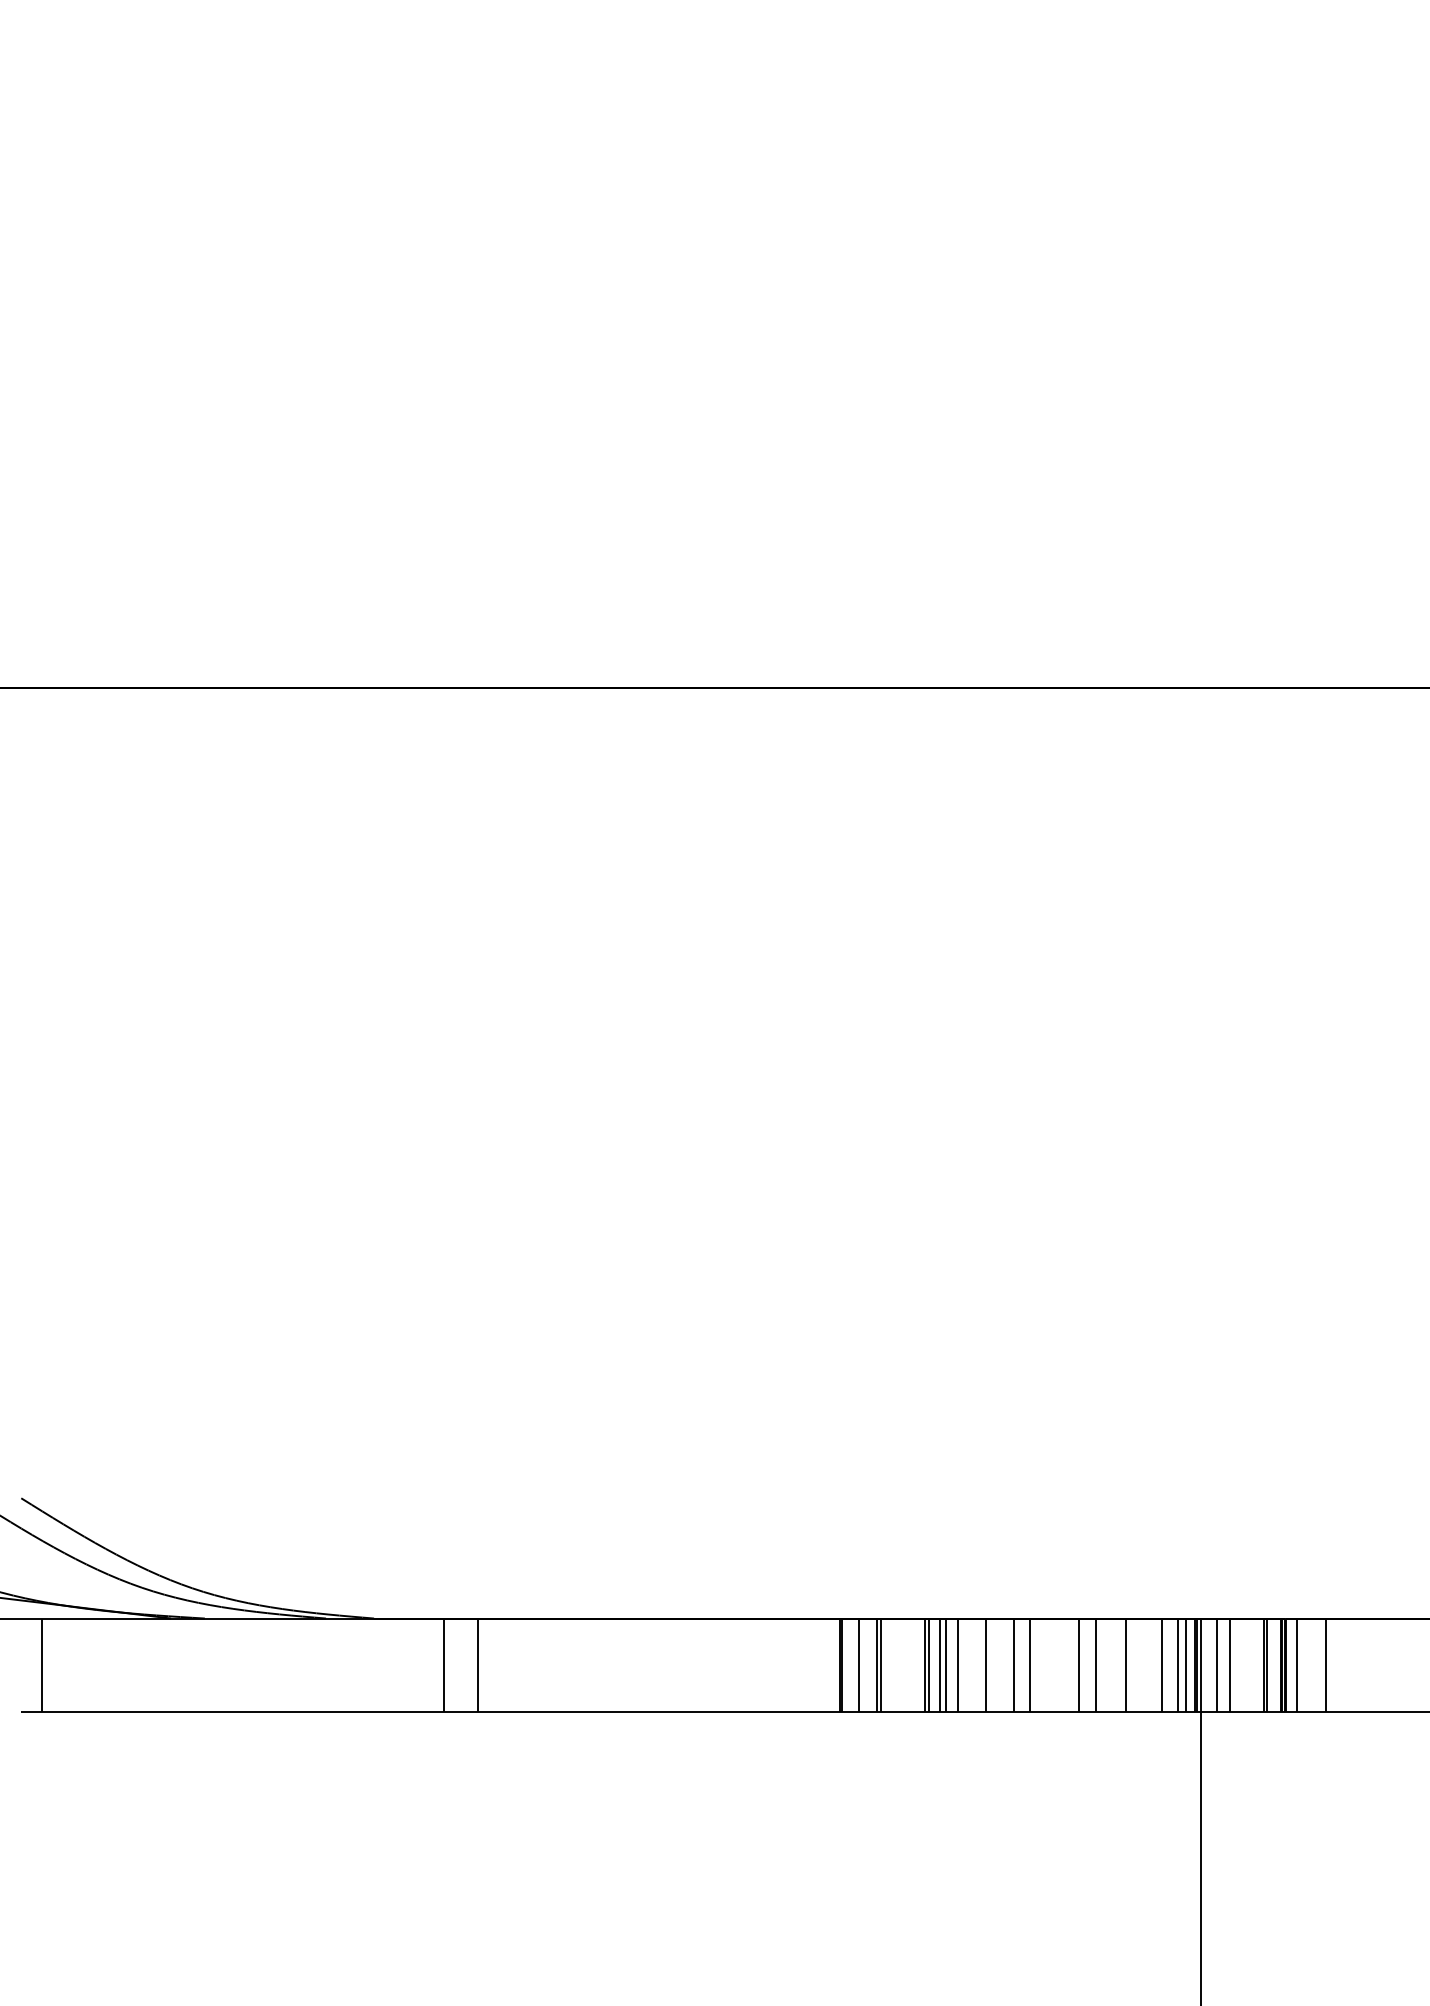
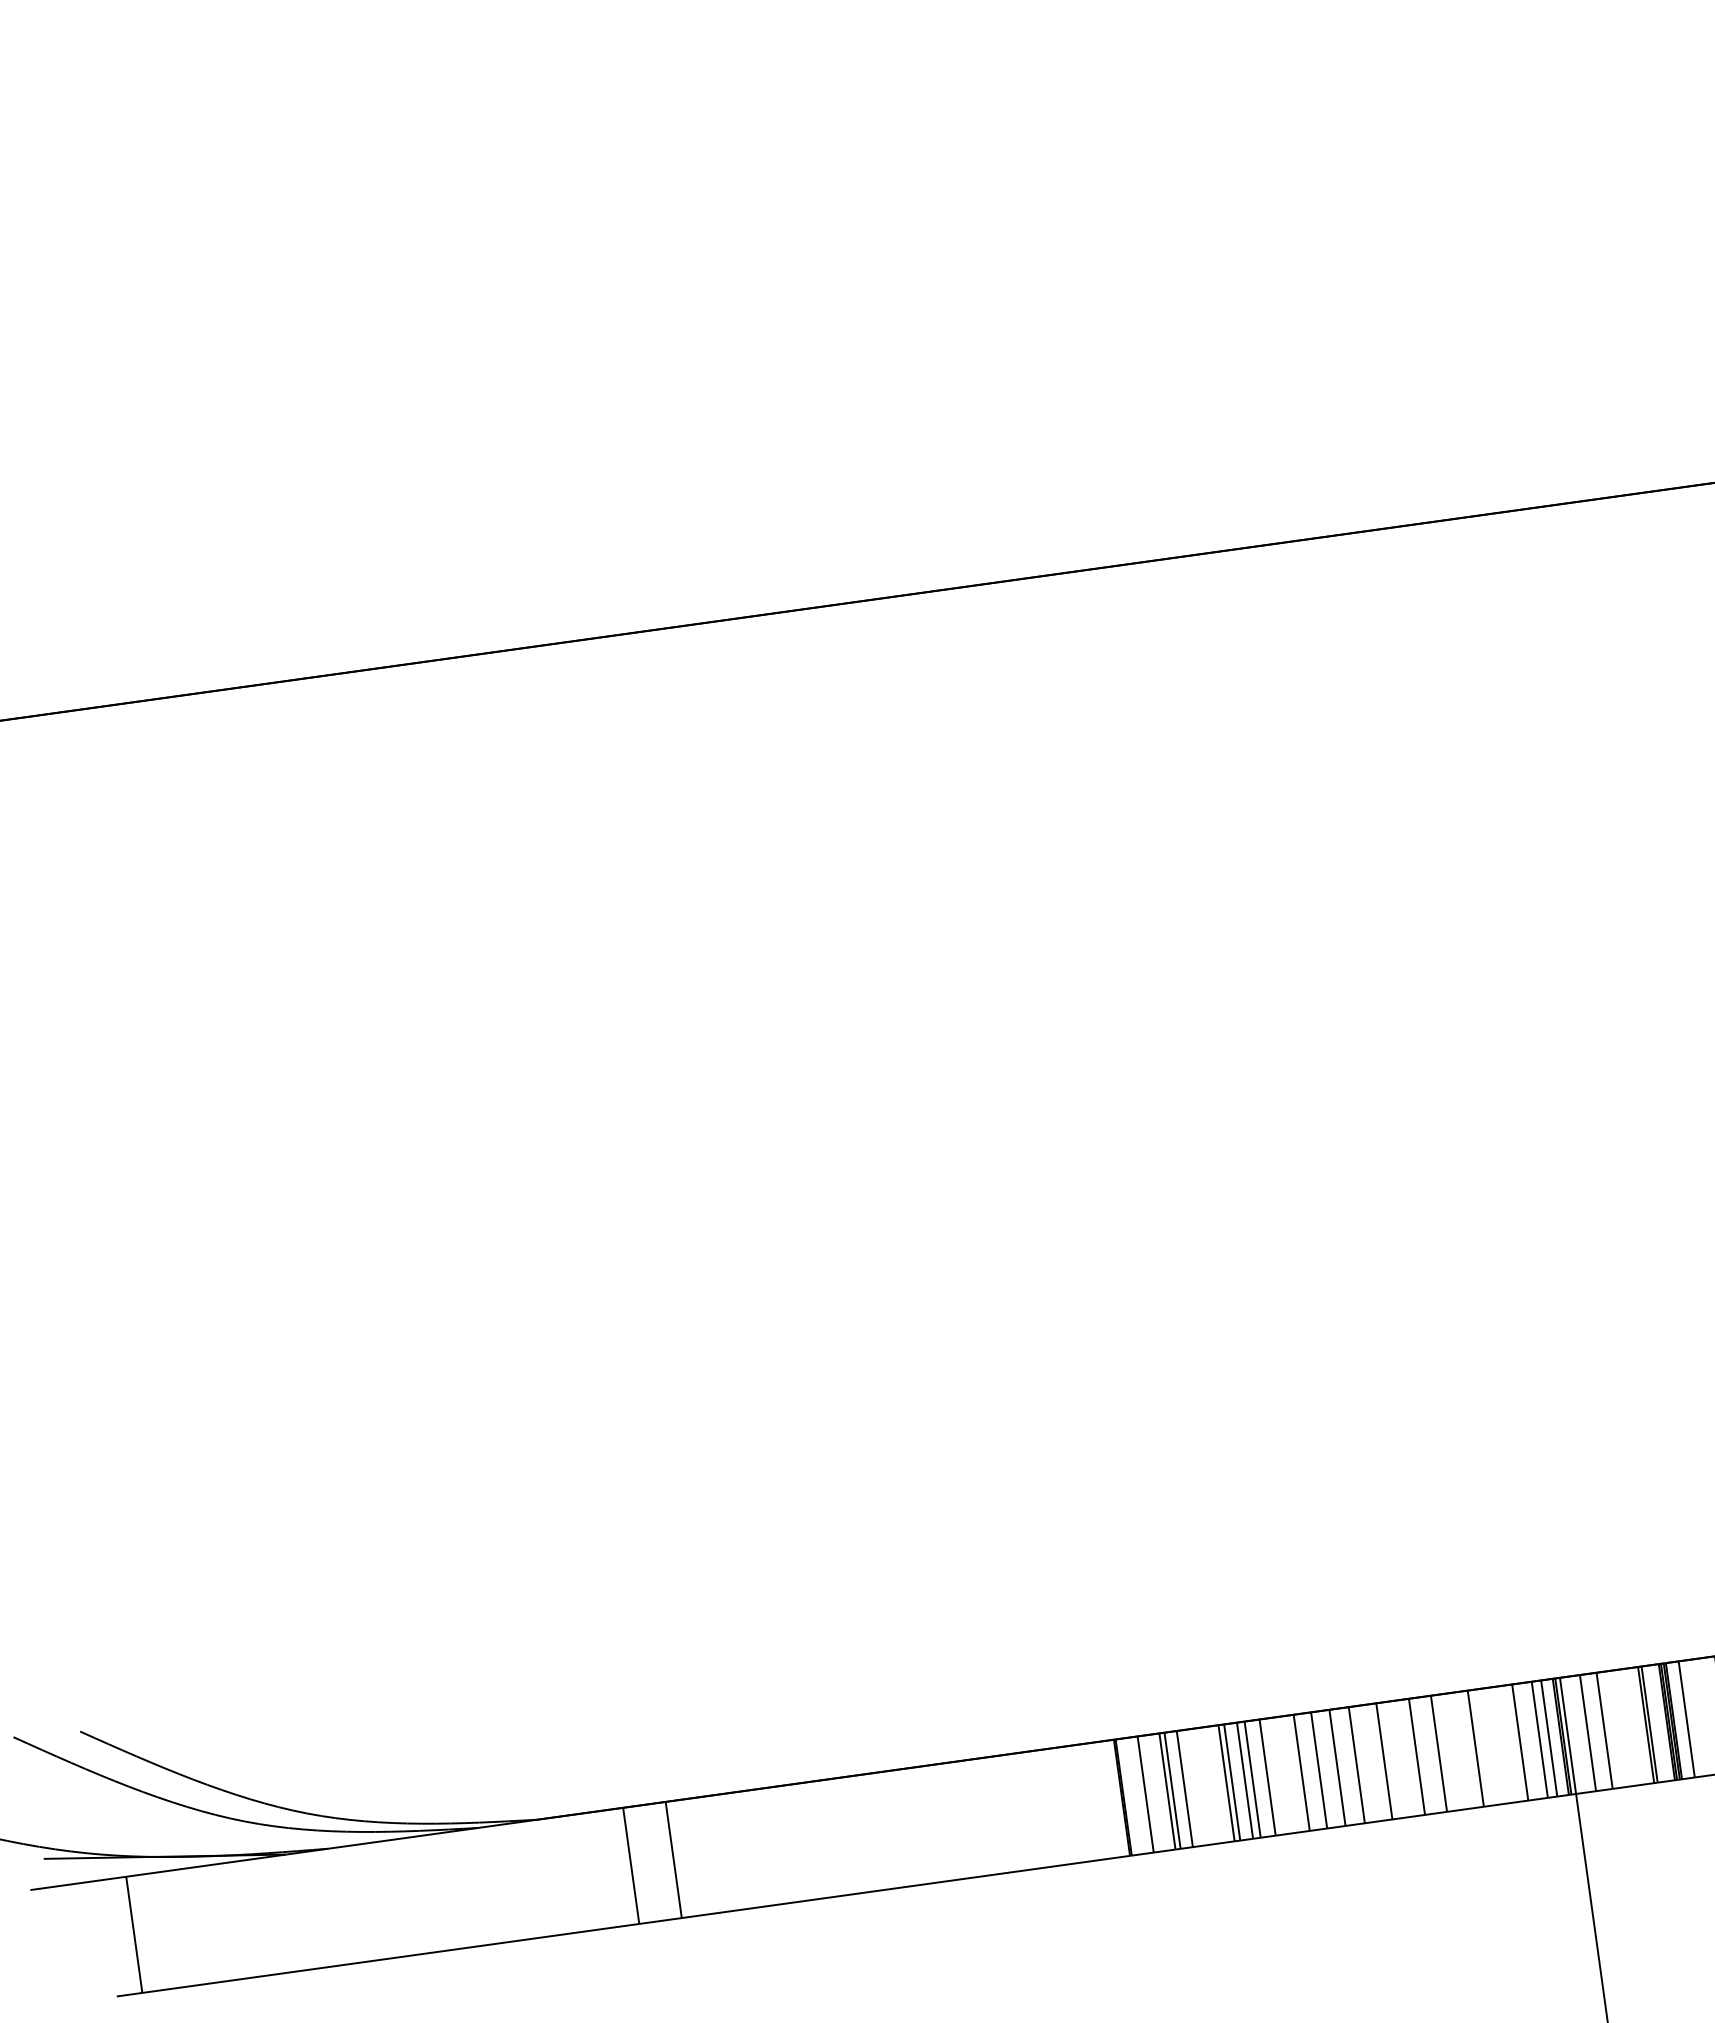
line: (891, 1665) -> (1185, 1789), added
line: (999, 1665) -> (1319, 1770), added
line: (1052, 1665) -> (1384, 1761), added

